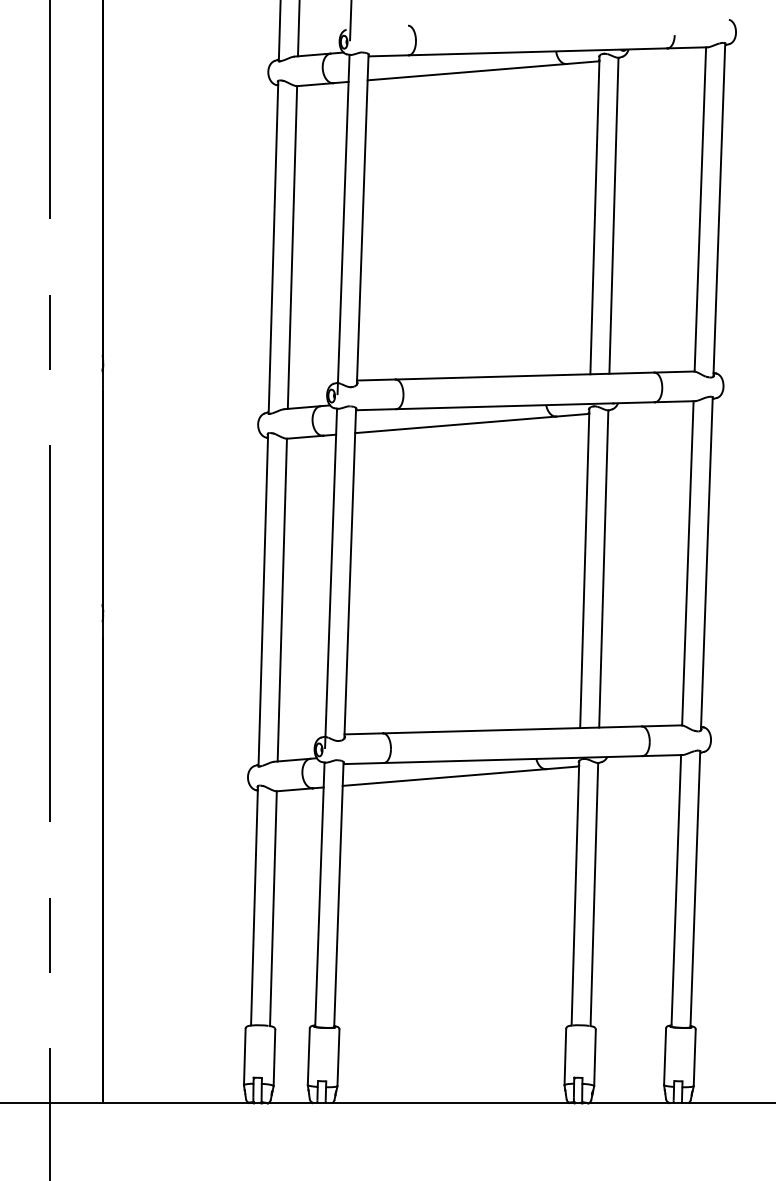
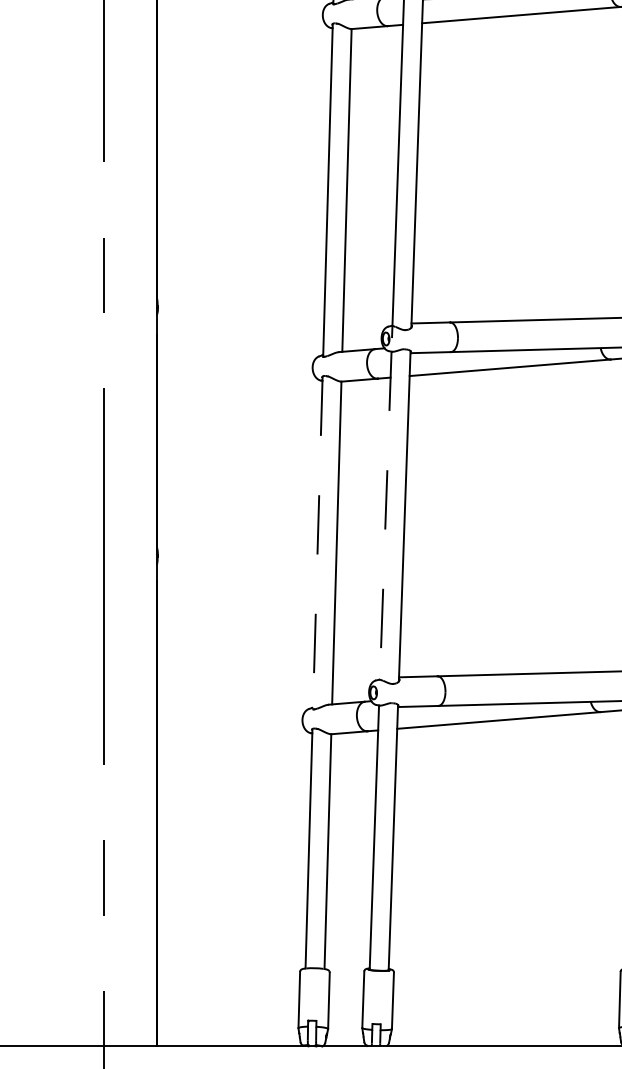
line: (331, 578) -> (385, 521), solid -> dashed
line: (263, 600) -> (317, 543), solid -> dashed

